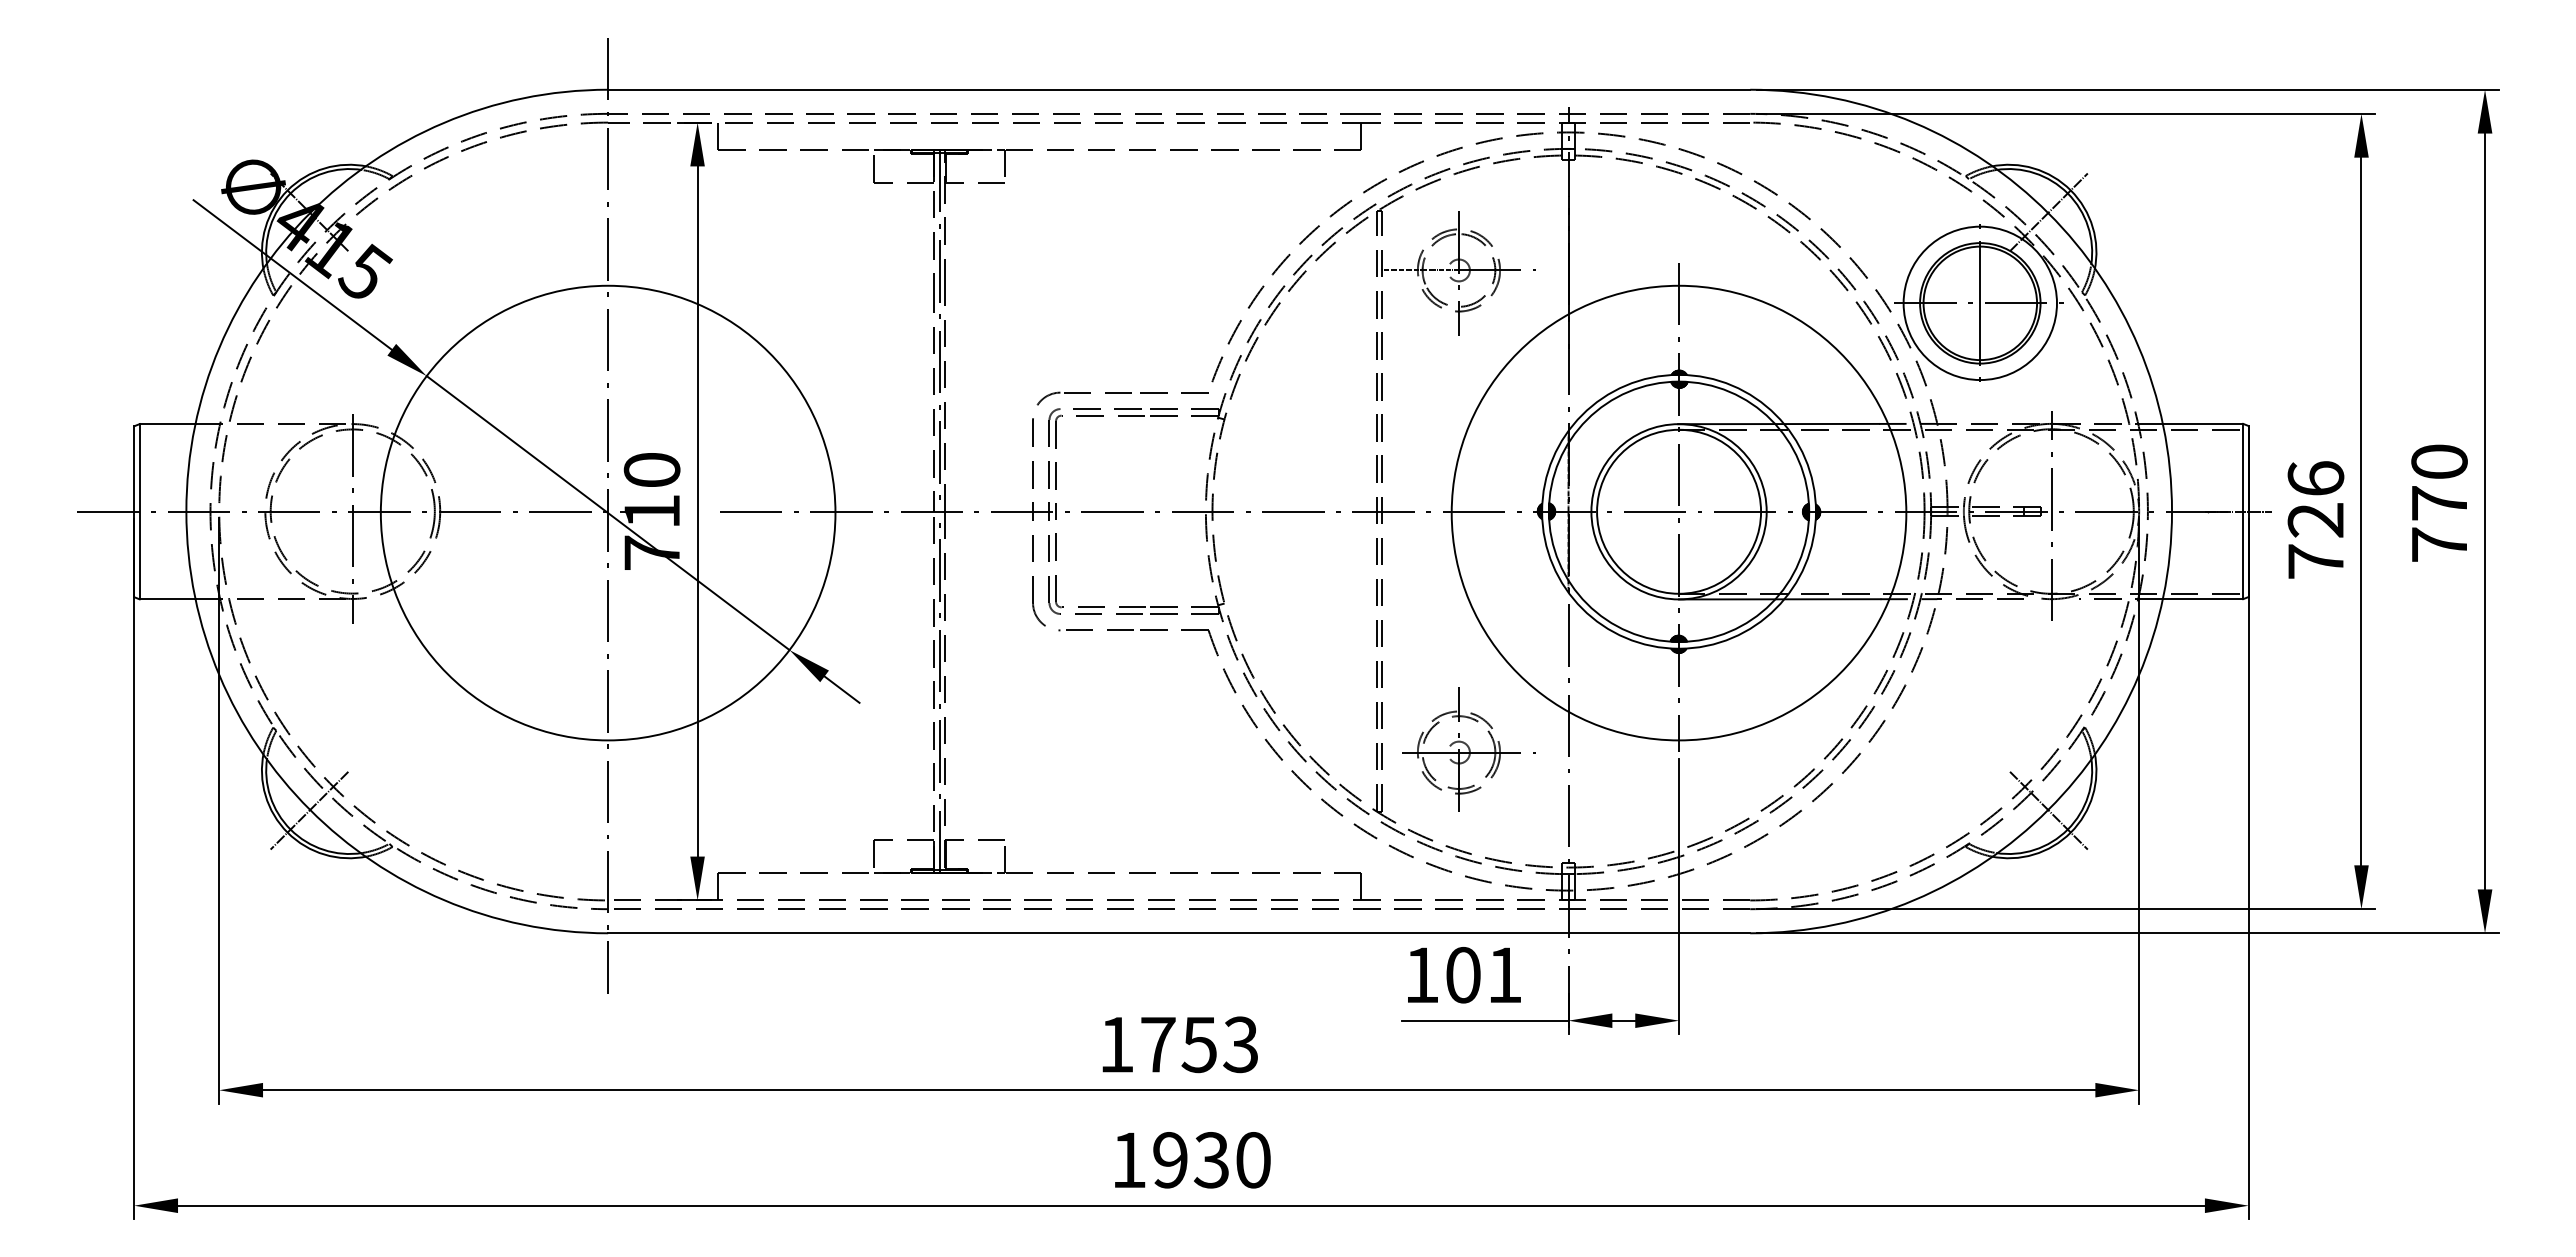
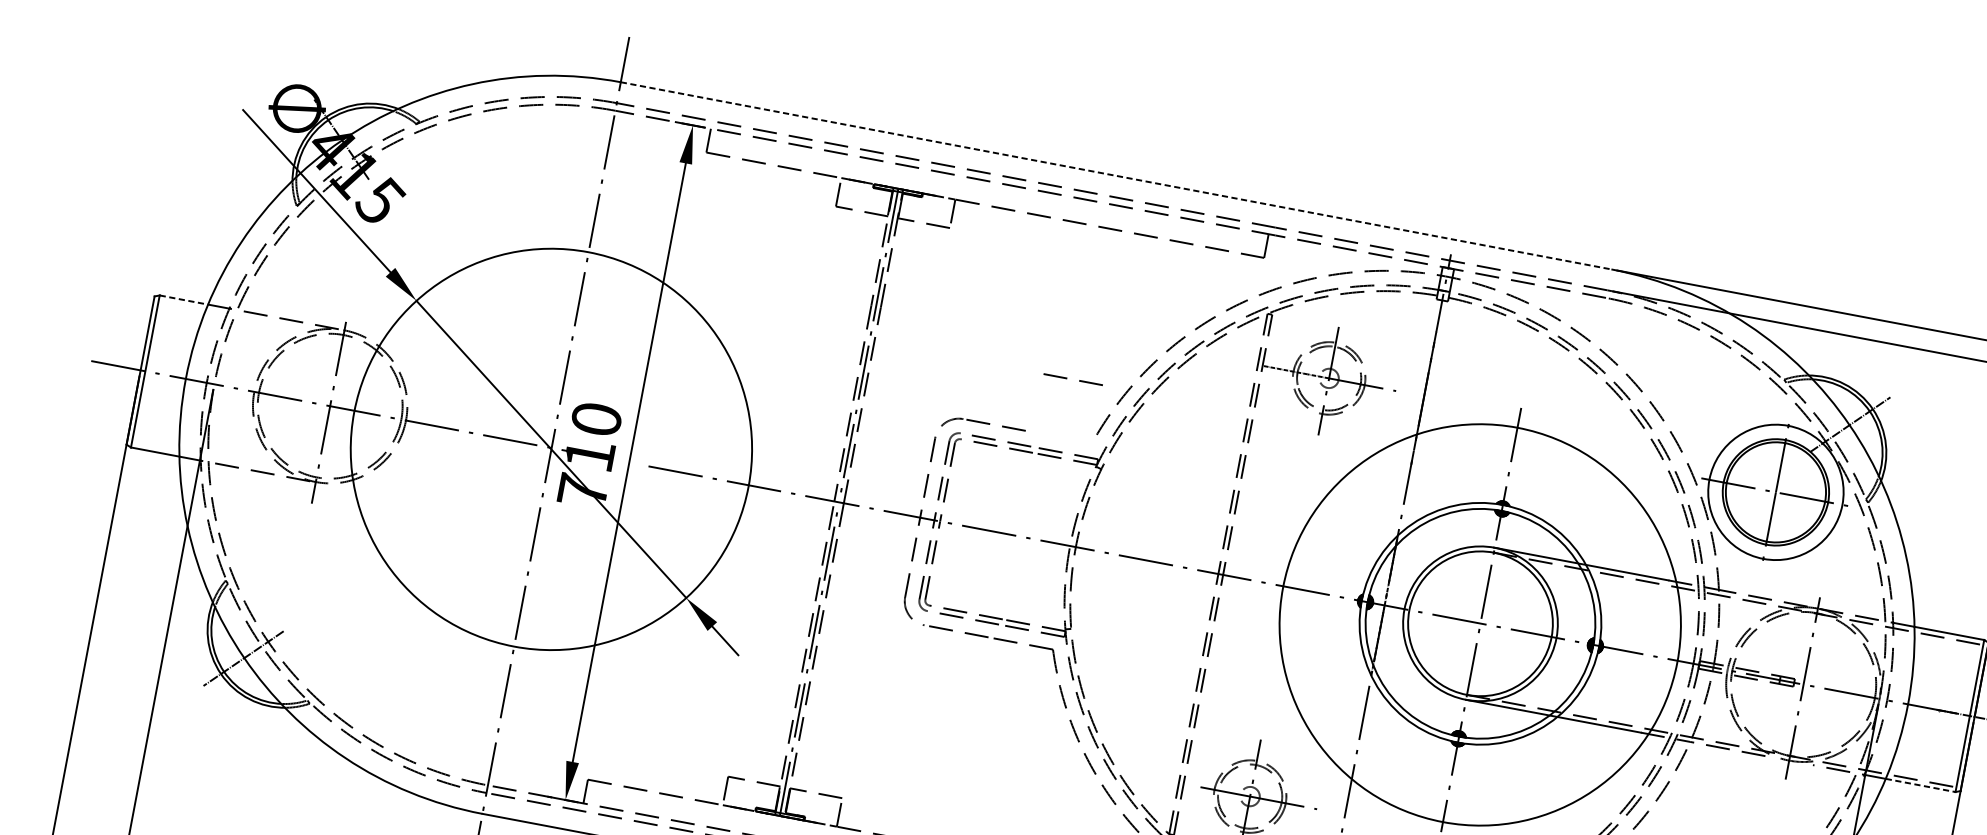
line: (1179, 89) -> (1116, 175), solid -> dashed
line: (1167, 392) -> (1067, 378), moved
line: (167, 424) -> (183, 300), solid -> dashed
line: (2203, 599) -> (1920, 785), solid -> dashed

